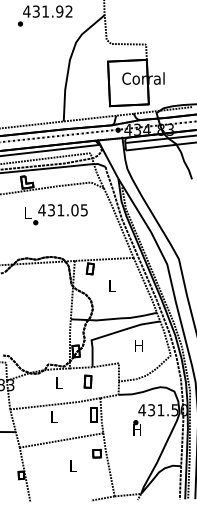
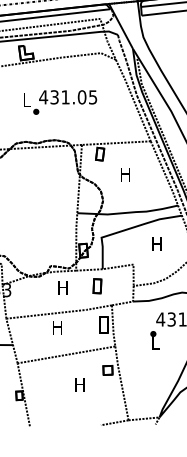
text: (56, 214) -> (60, 102), moved
text: (111, 285) -> (124, 173), L -> H
text: (58, 382) -> (62, 287), L -> H
text: (53, 416) -> (57, 326), L -> H
text: (136, 429) -> (154, 342), H -> L
text: (72, 465) -> (79, 384), L -> H

